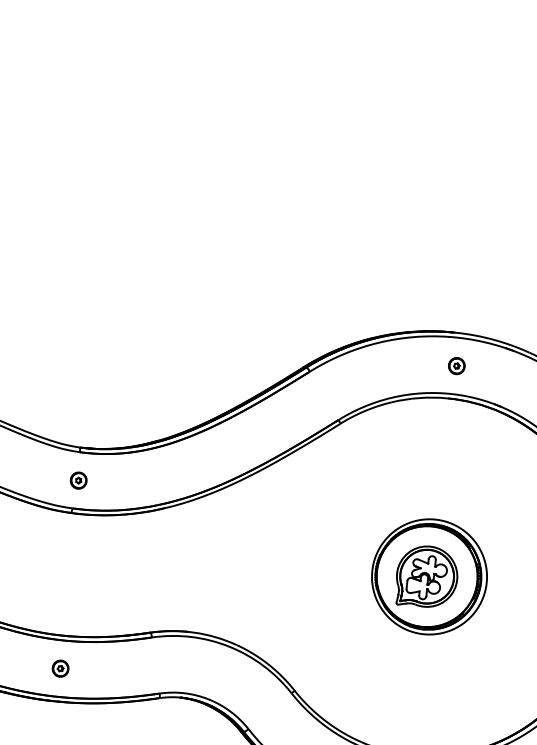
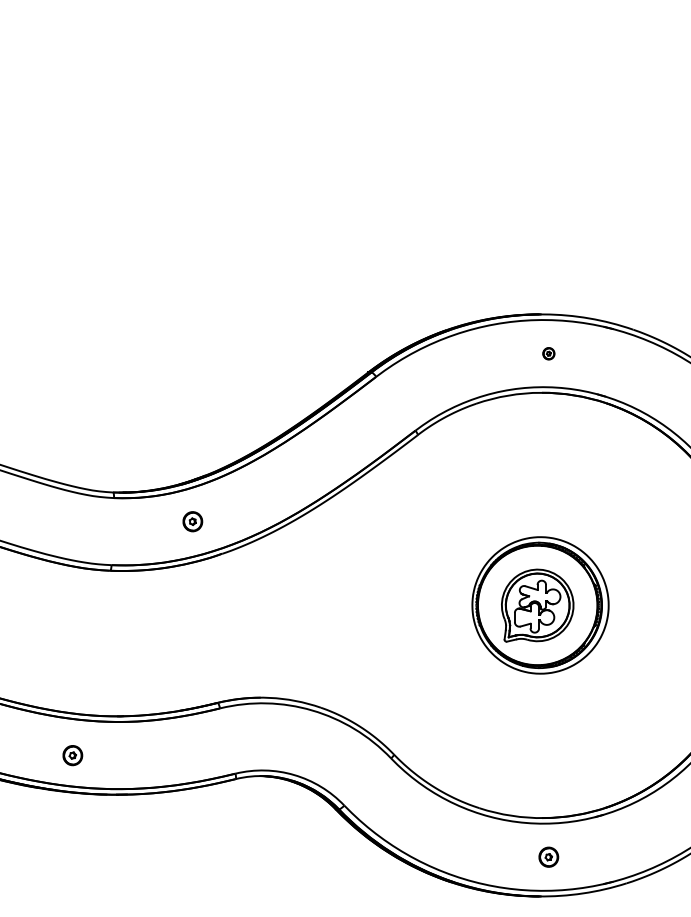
part: (456, 365) -> (548, 353), size x0.6
part: (78, 480) -> (192, 521), moved
part: (60, 668) -> (72, 755), moved

